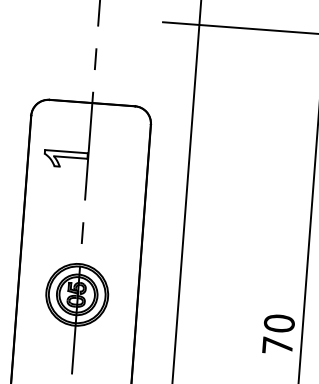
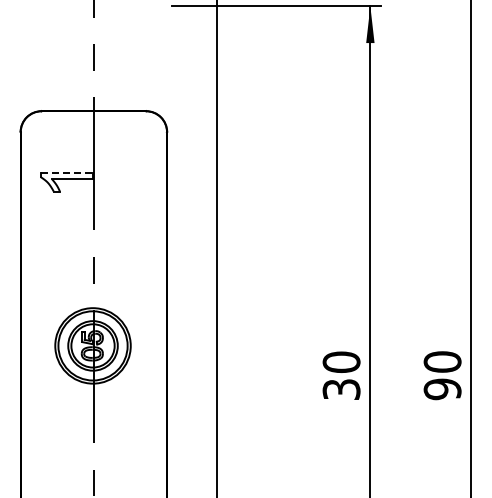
line: (67, 151) -> (67, 172), solid -> dashed
text: (277, 345) -> (341, 389), 70 -> 30

